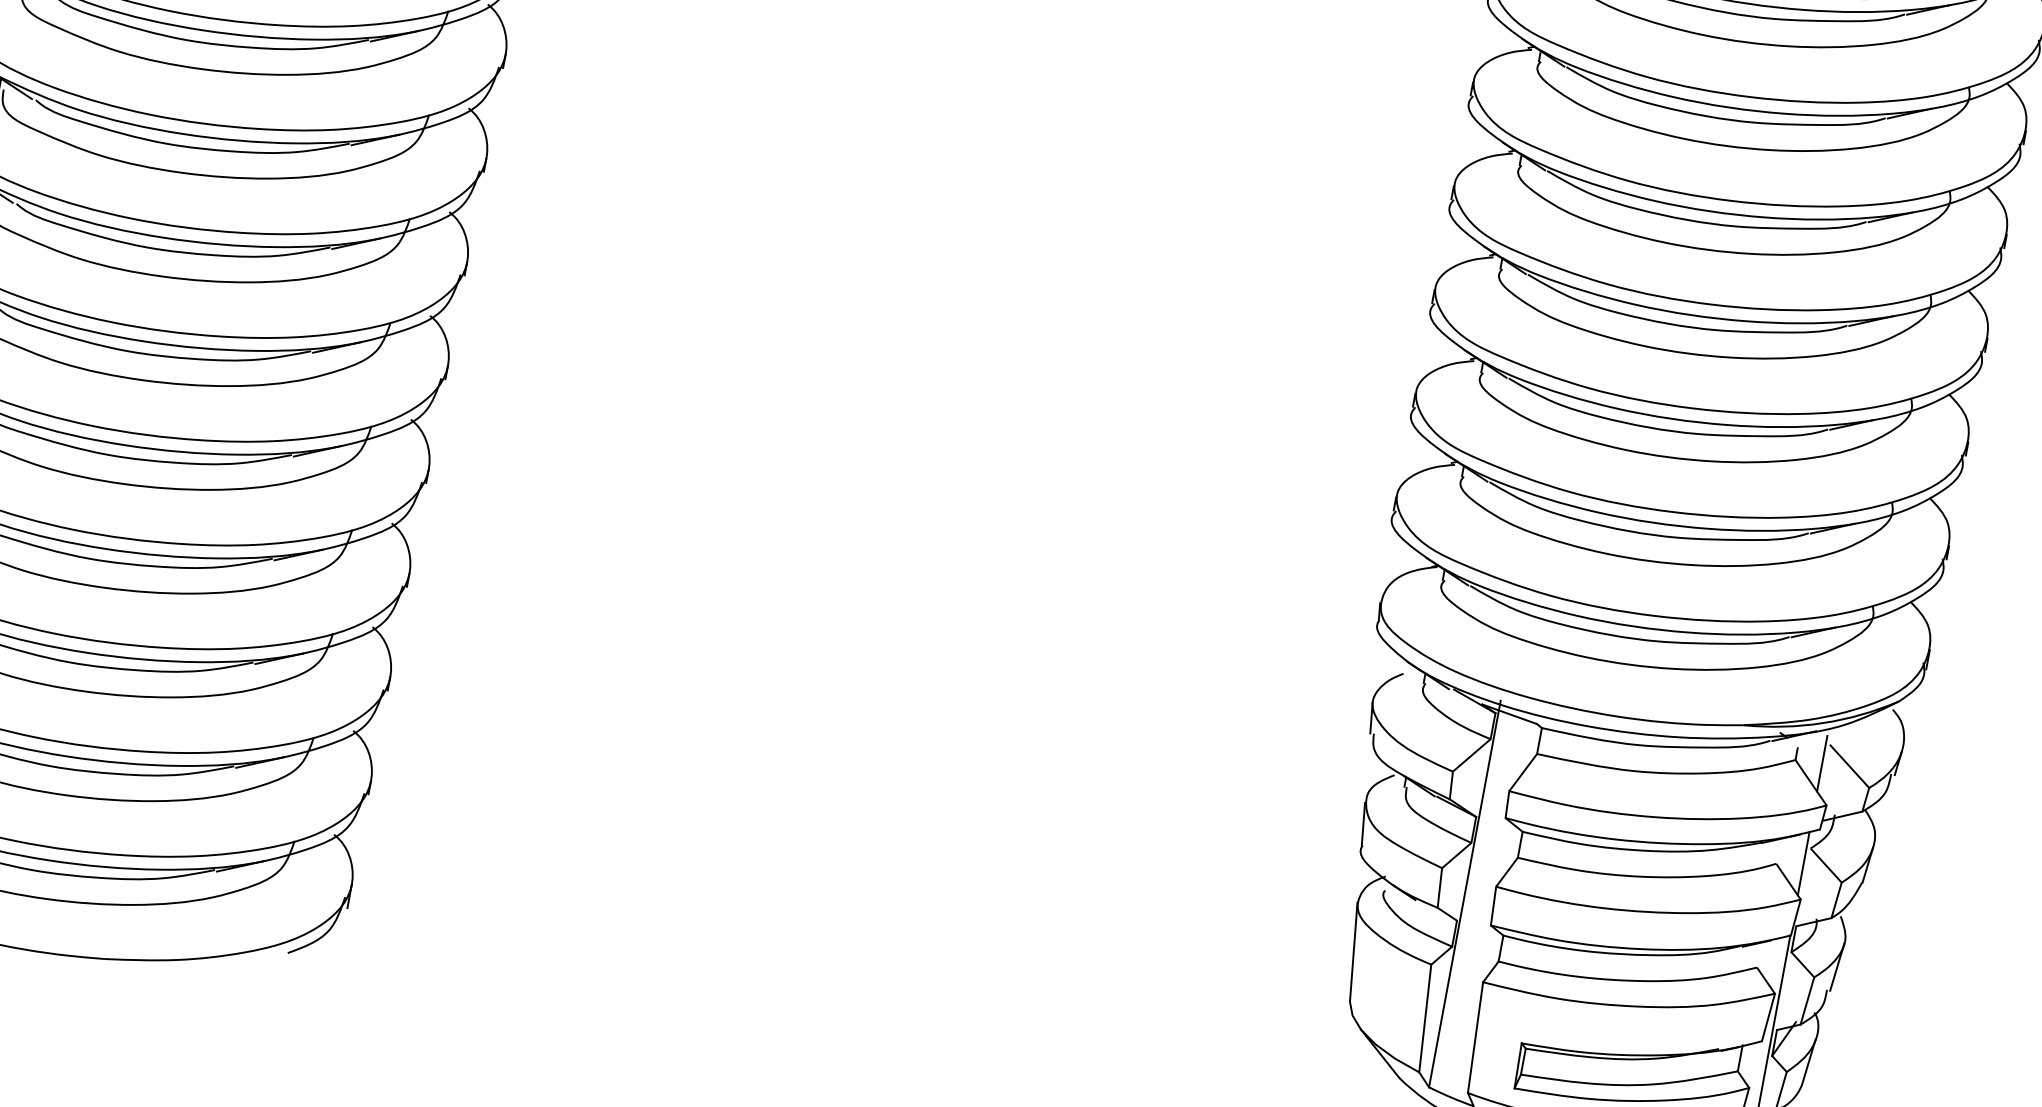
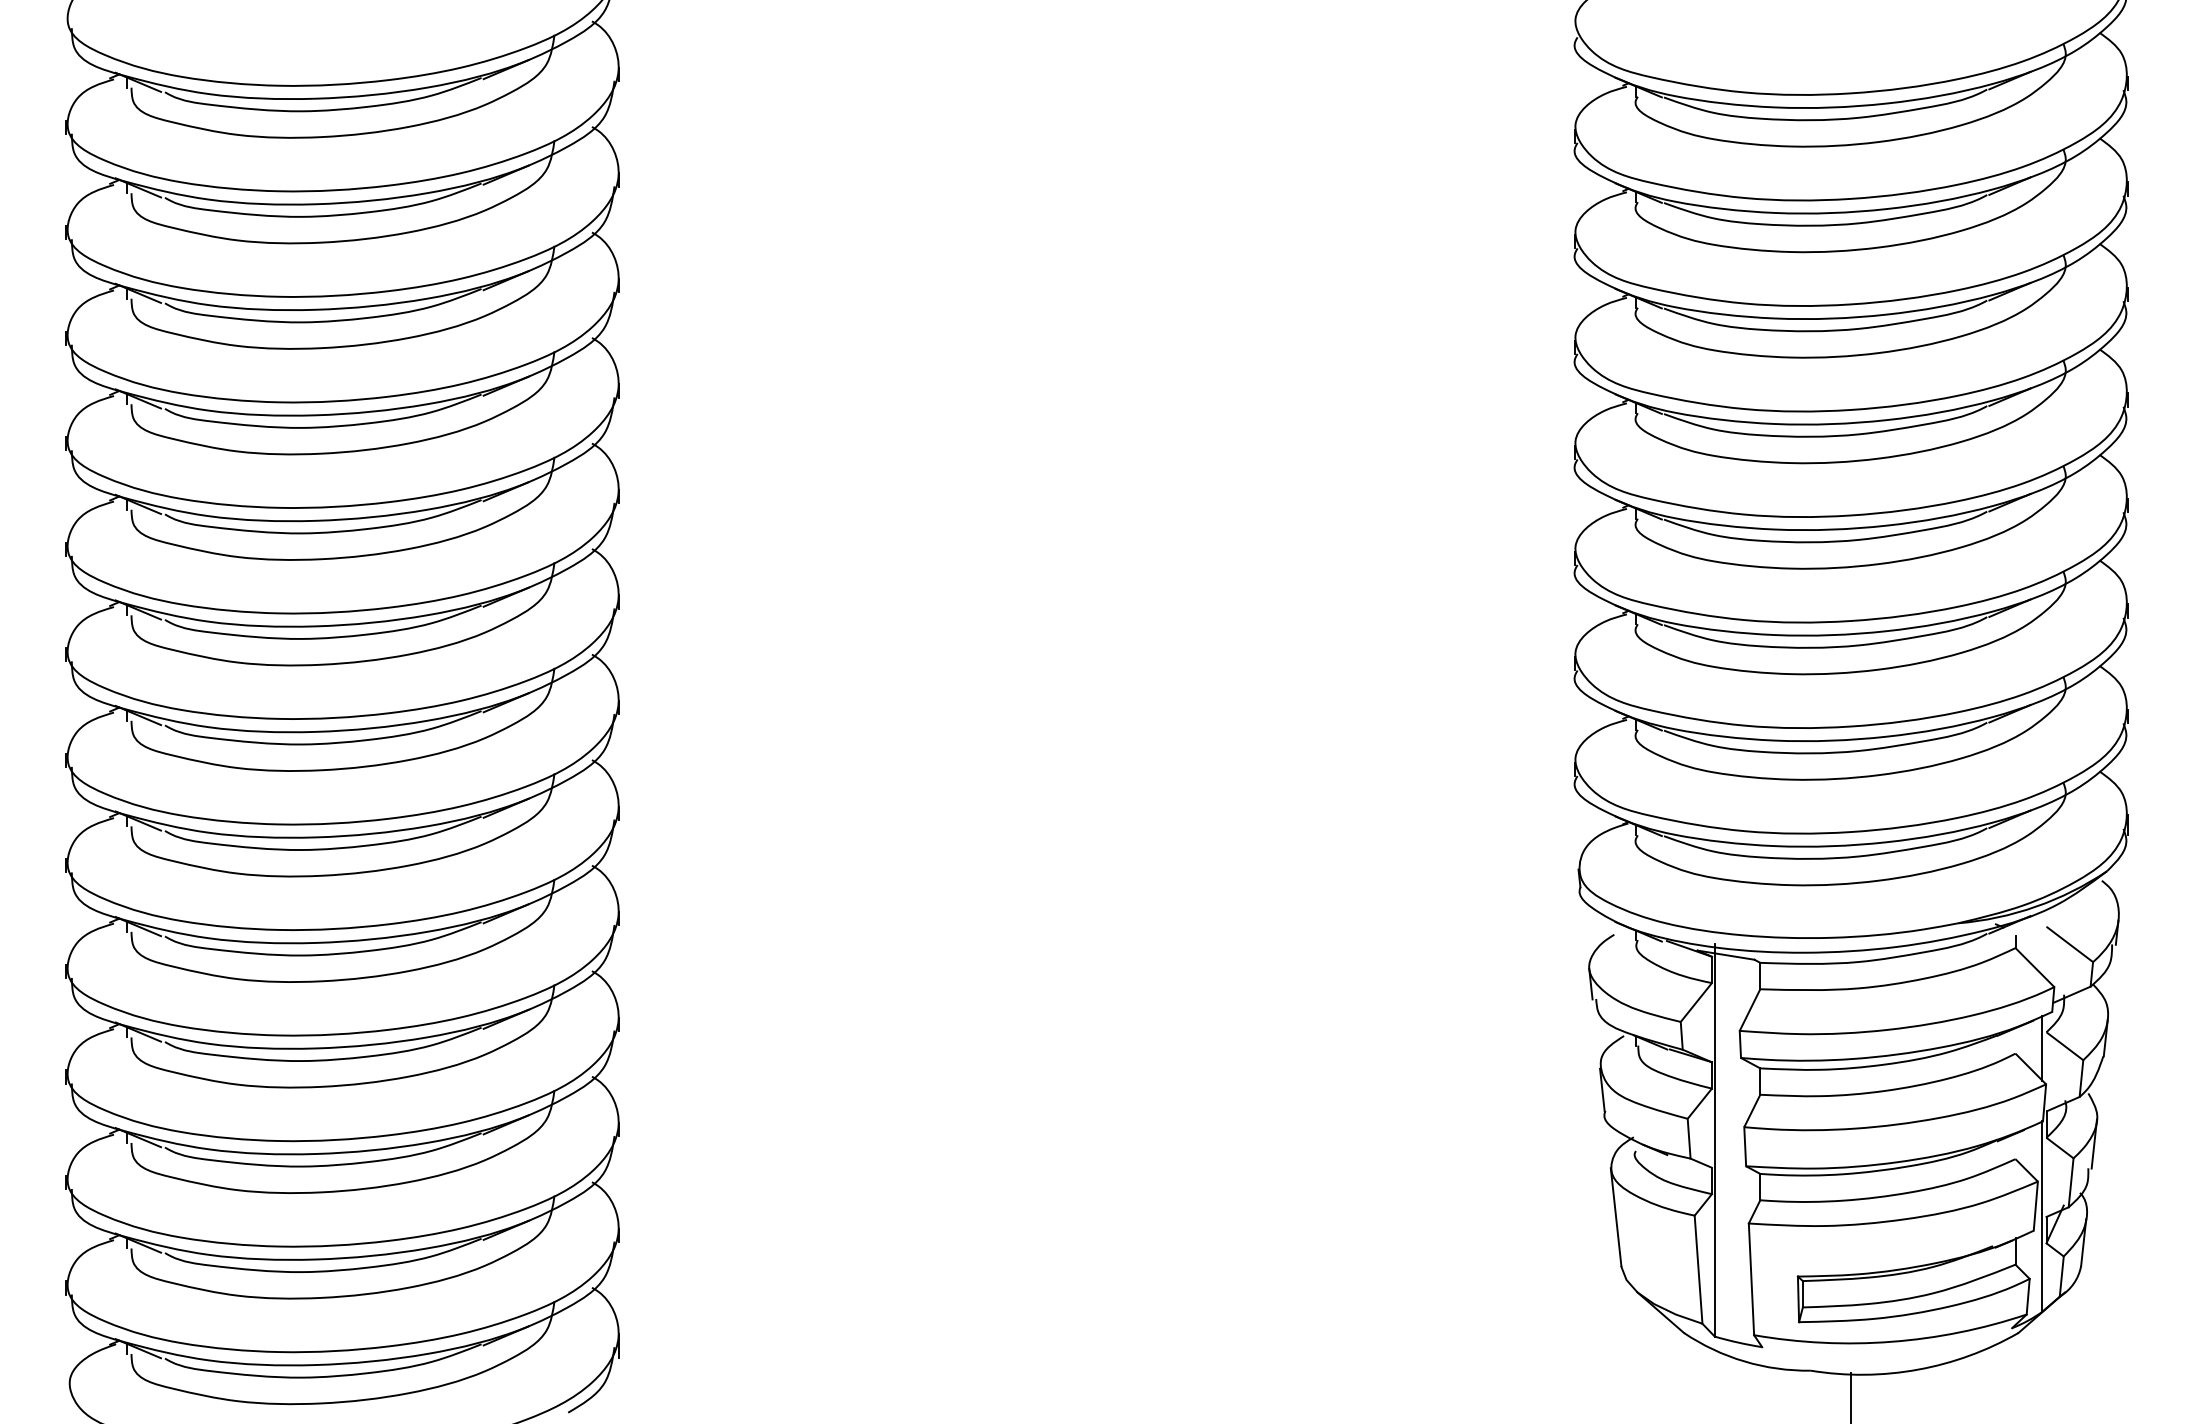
line: (1822, 763) -> (2042, 946), removed

